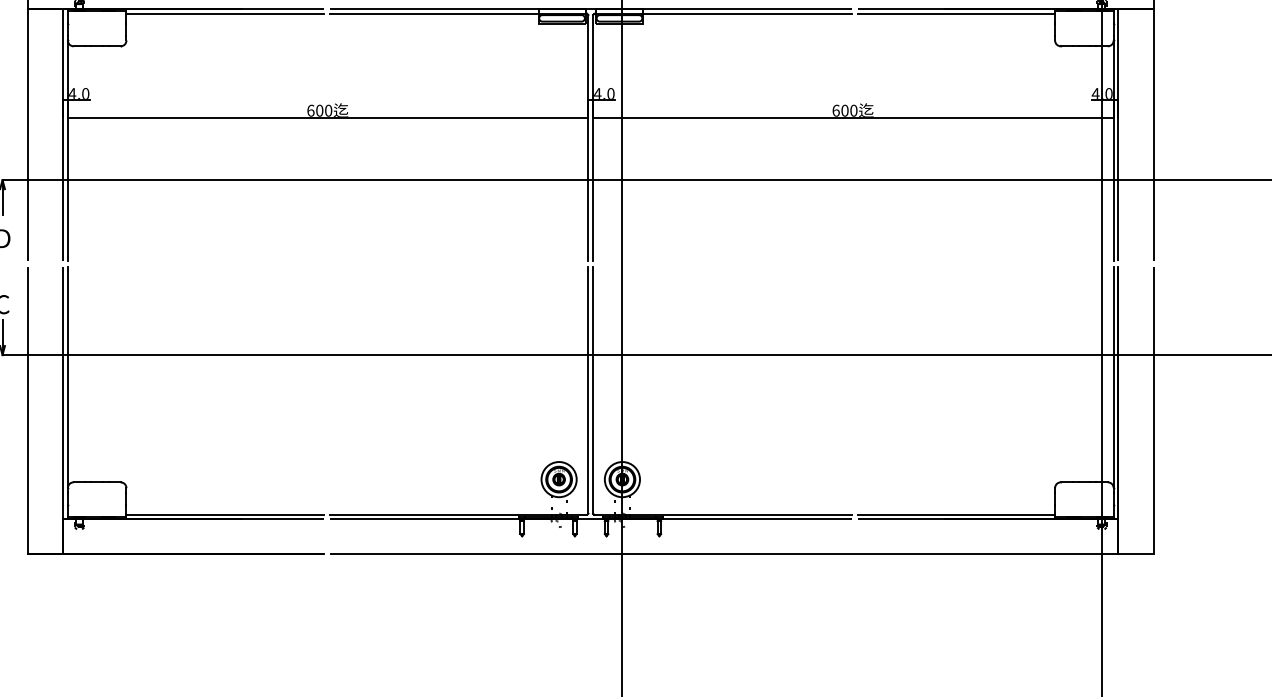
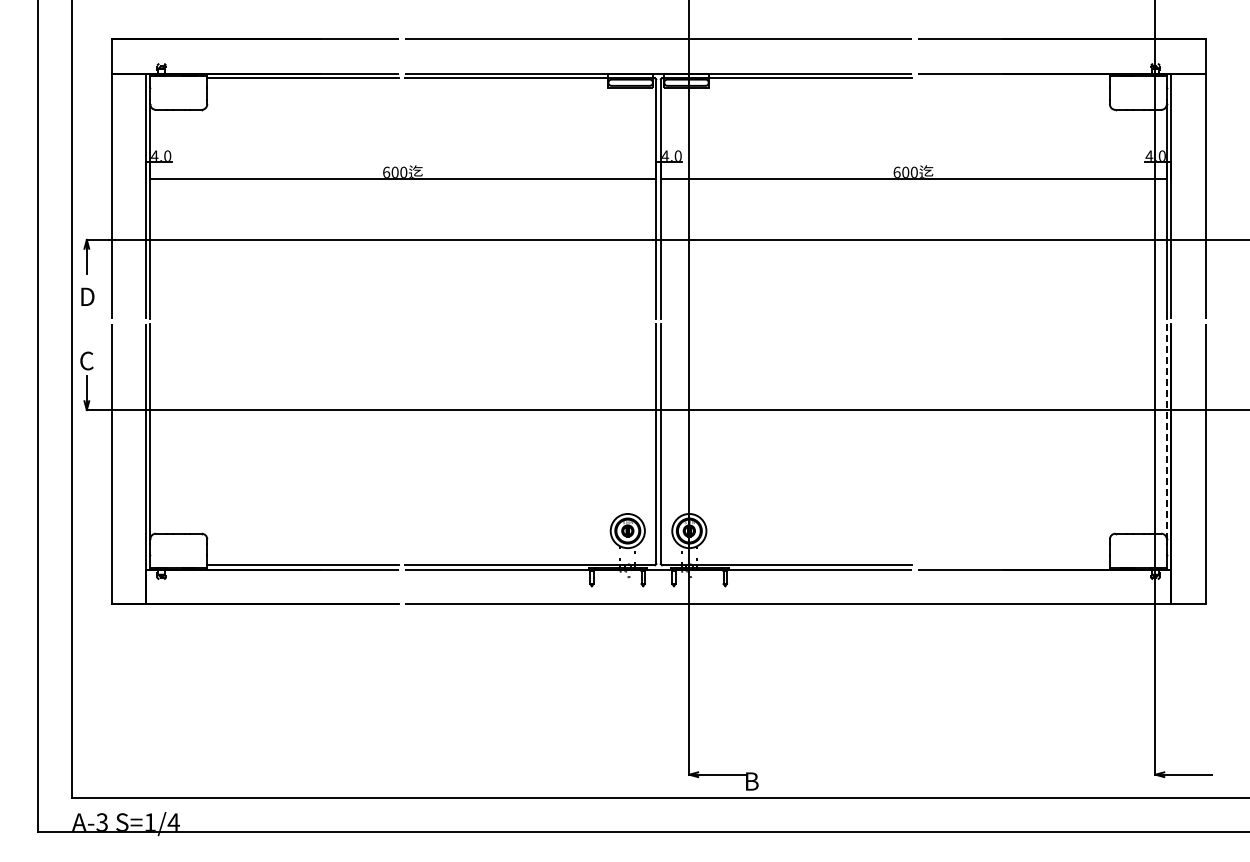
line: (955, 14) -> (1013, 78), removed
line: (1113, 378) -> (1166, 432), solid -> dashed
line: (955, 515) -> (1013, 565), removed

